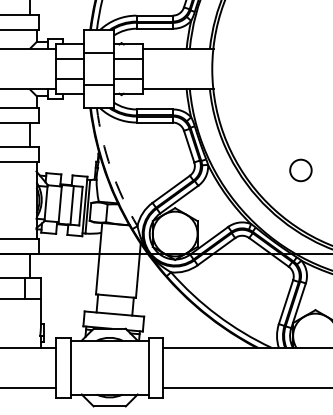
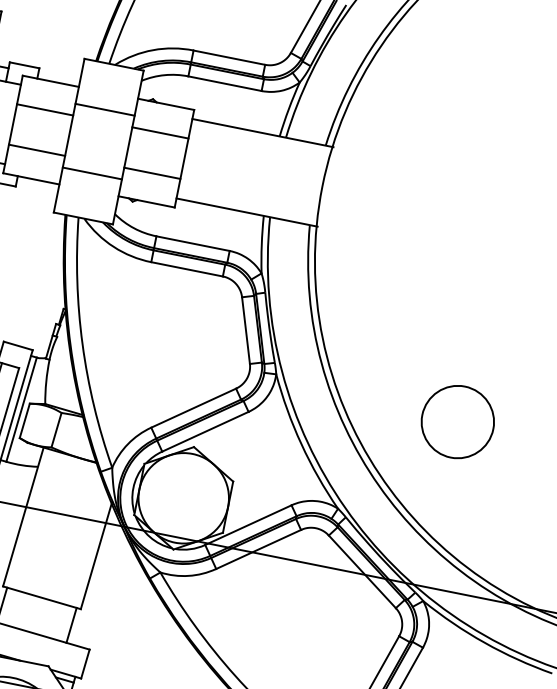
arc: (111, 169) -> (83, 345), dashed -> solid
circle: (300, 170) -> (457, 422), size x1.67

